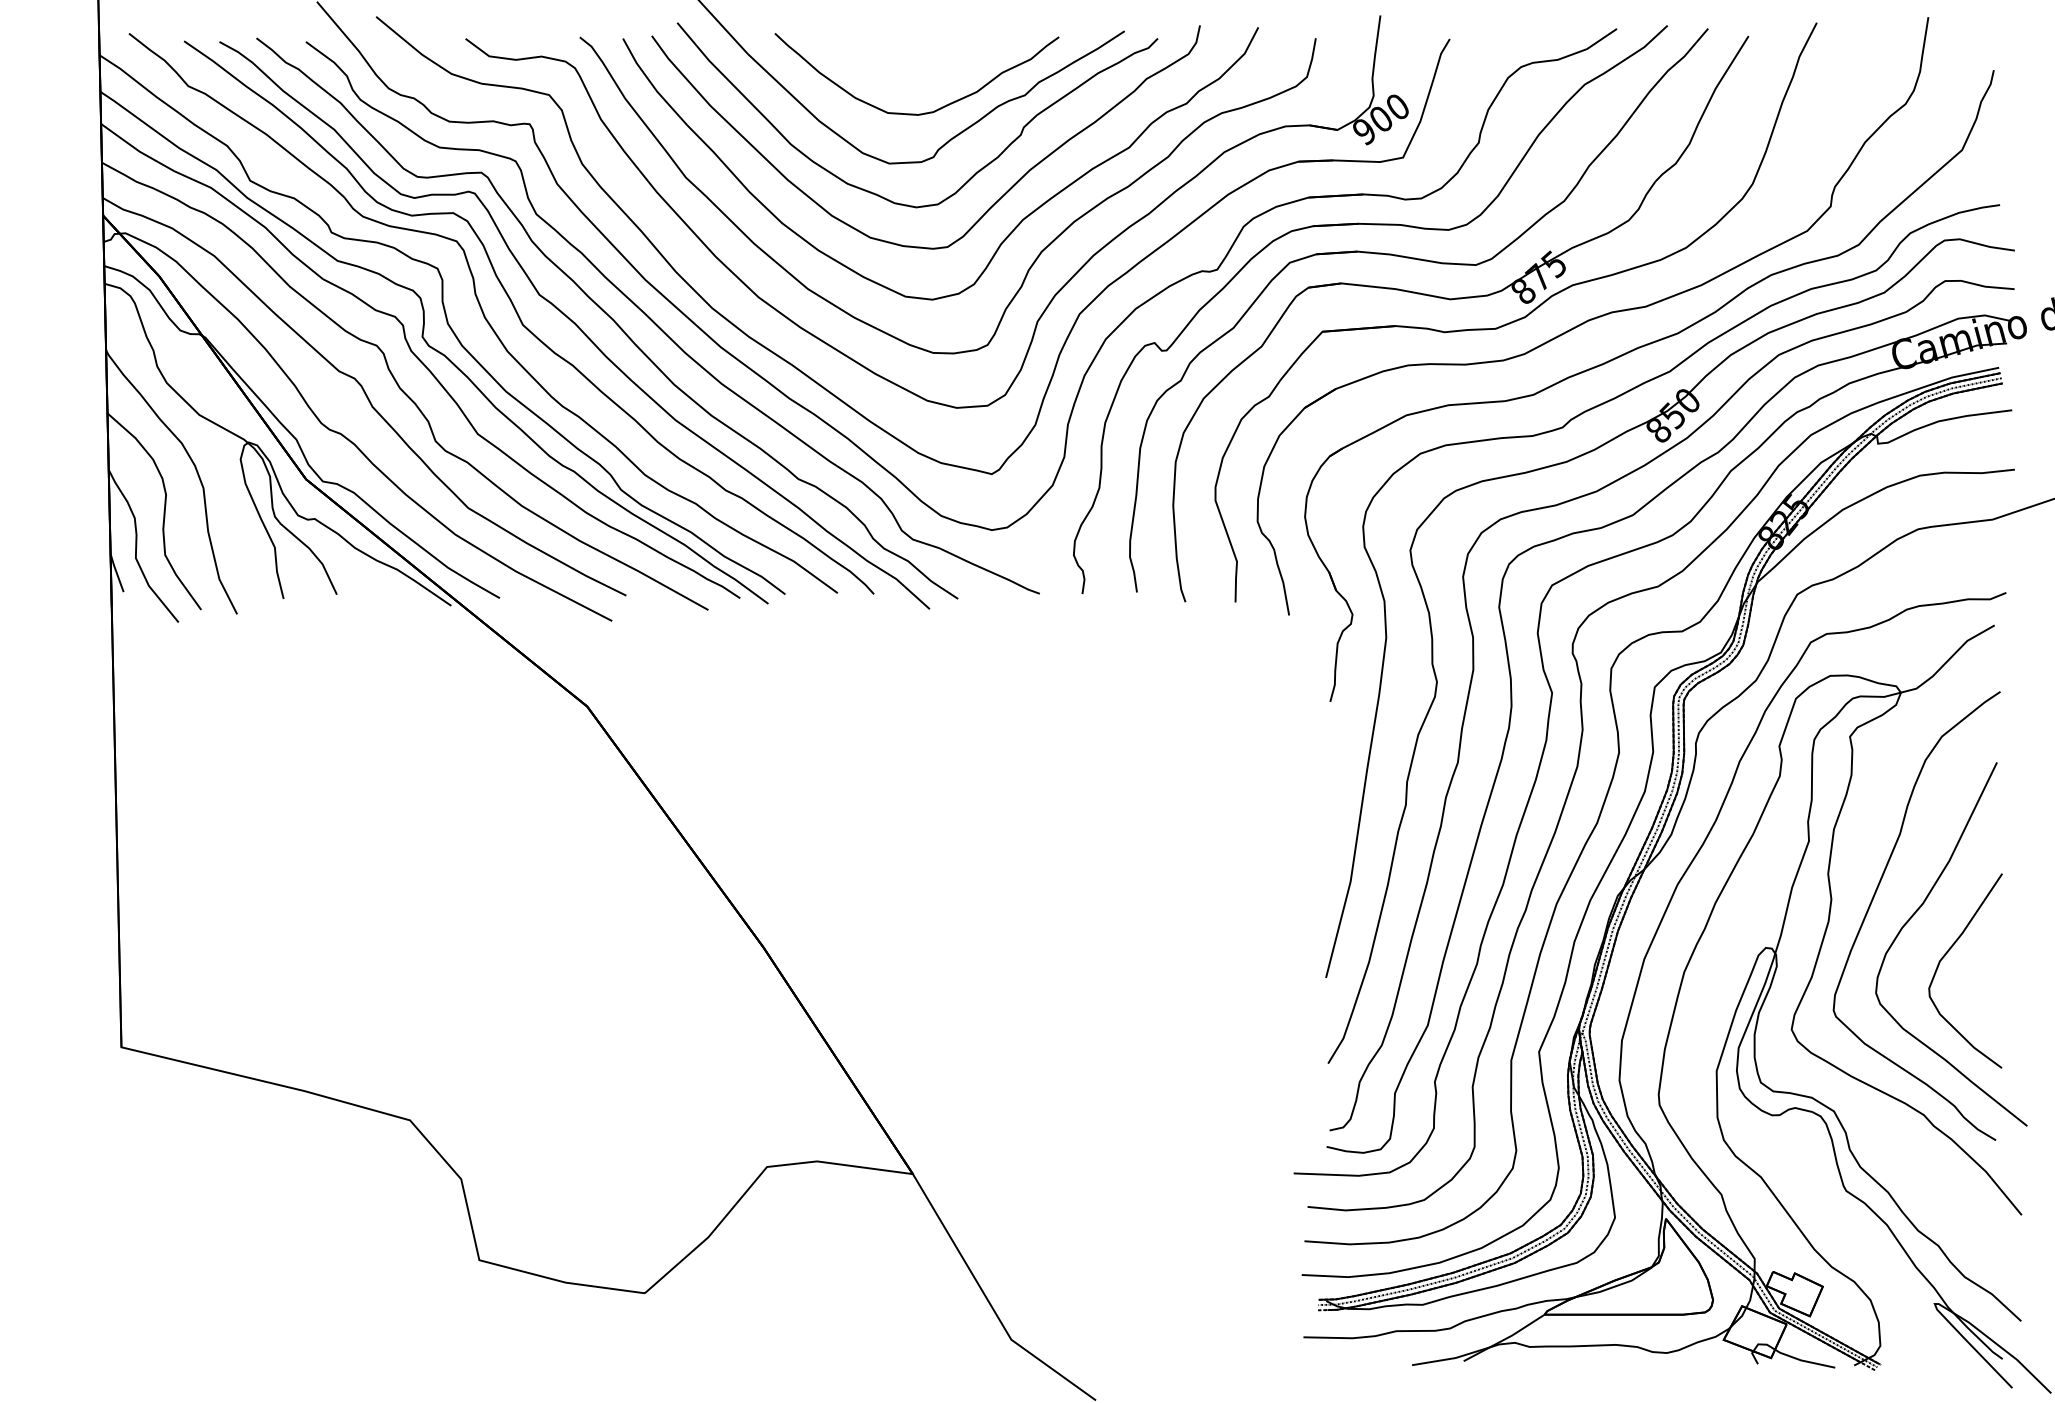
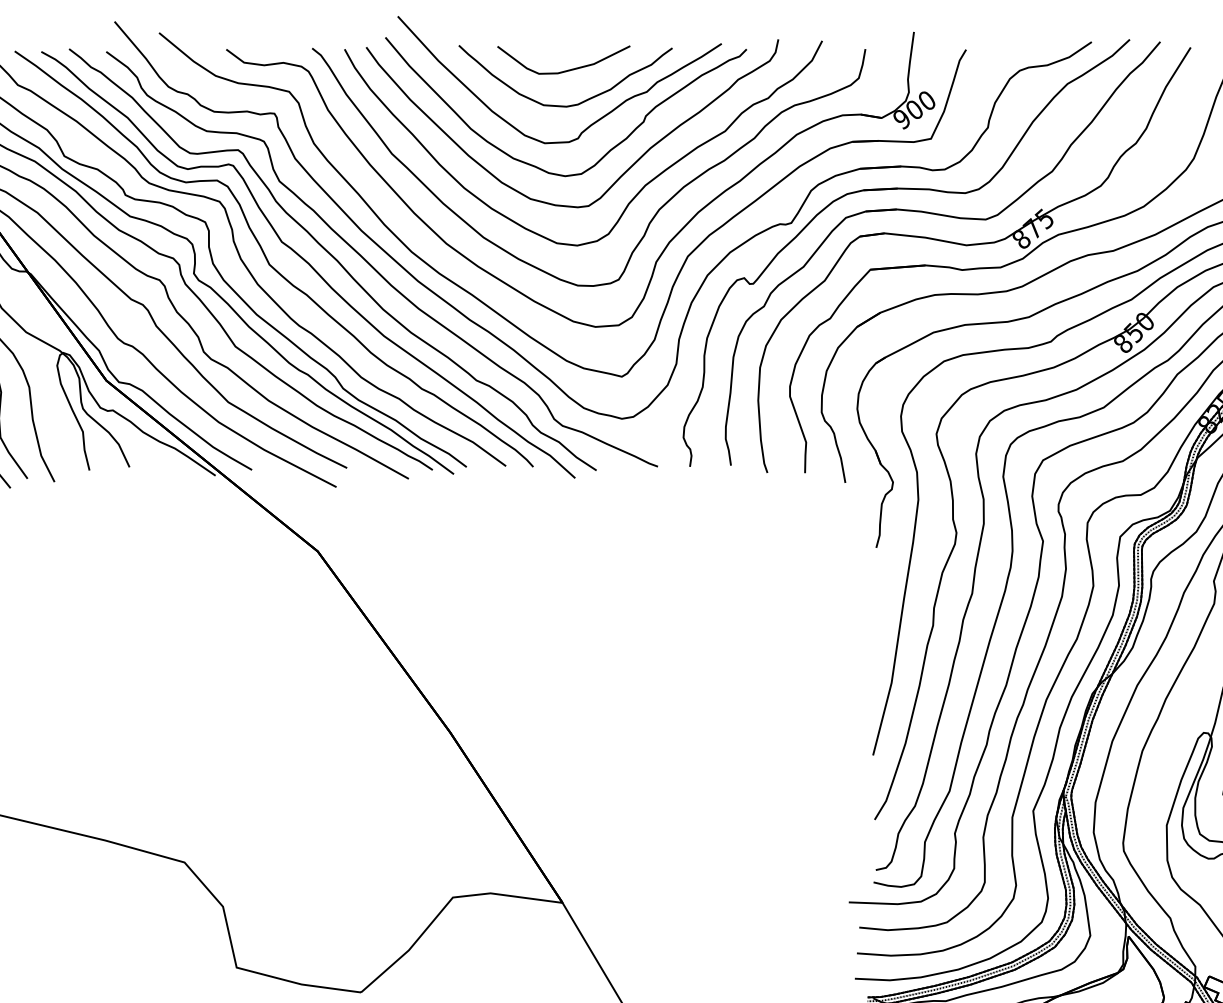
part: (917, 66) -> (566, 70), added

